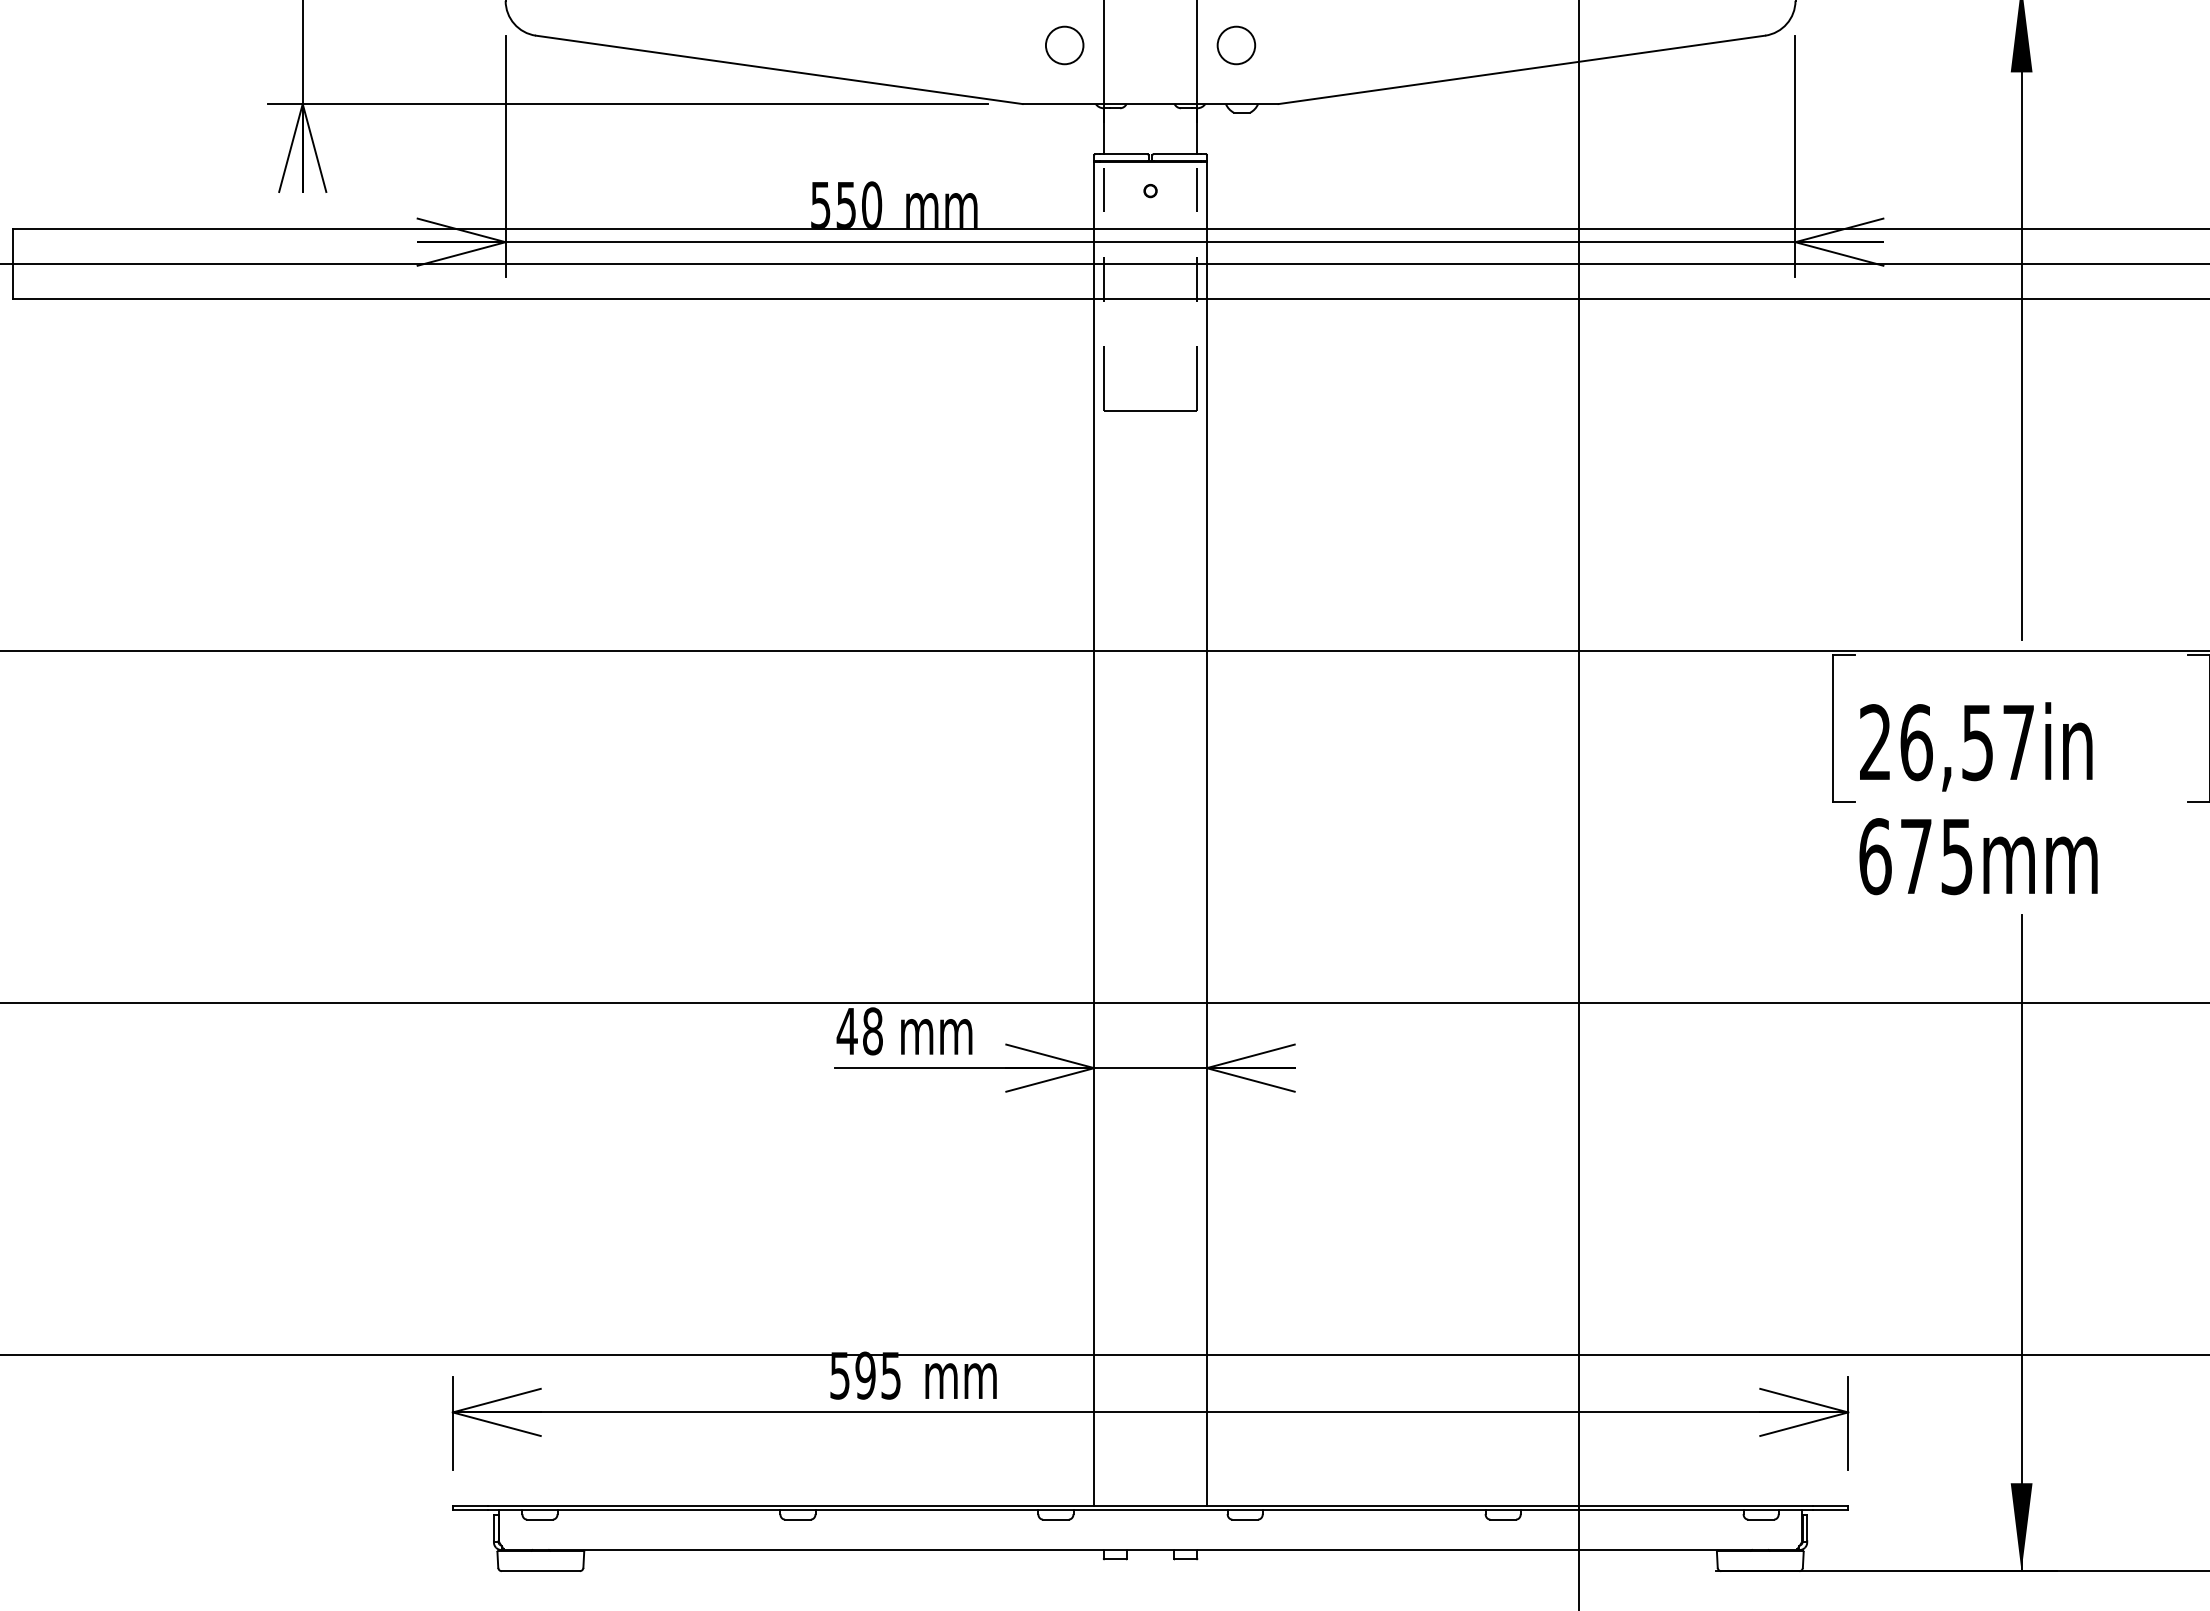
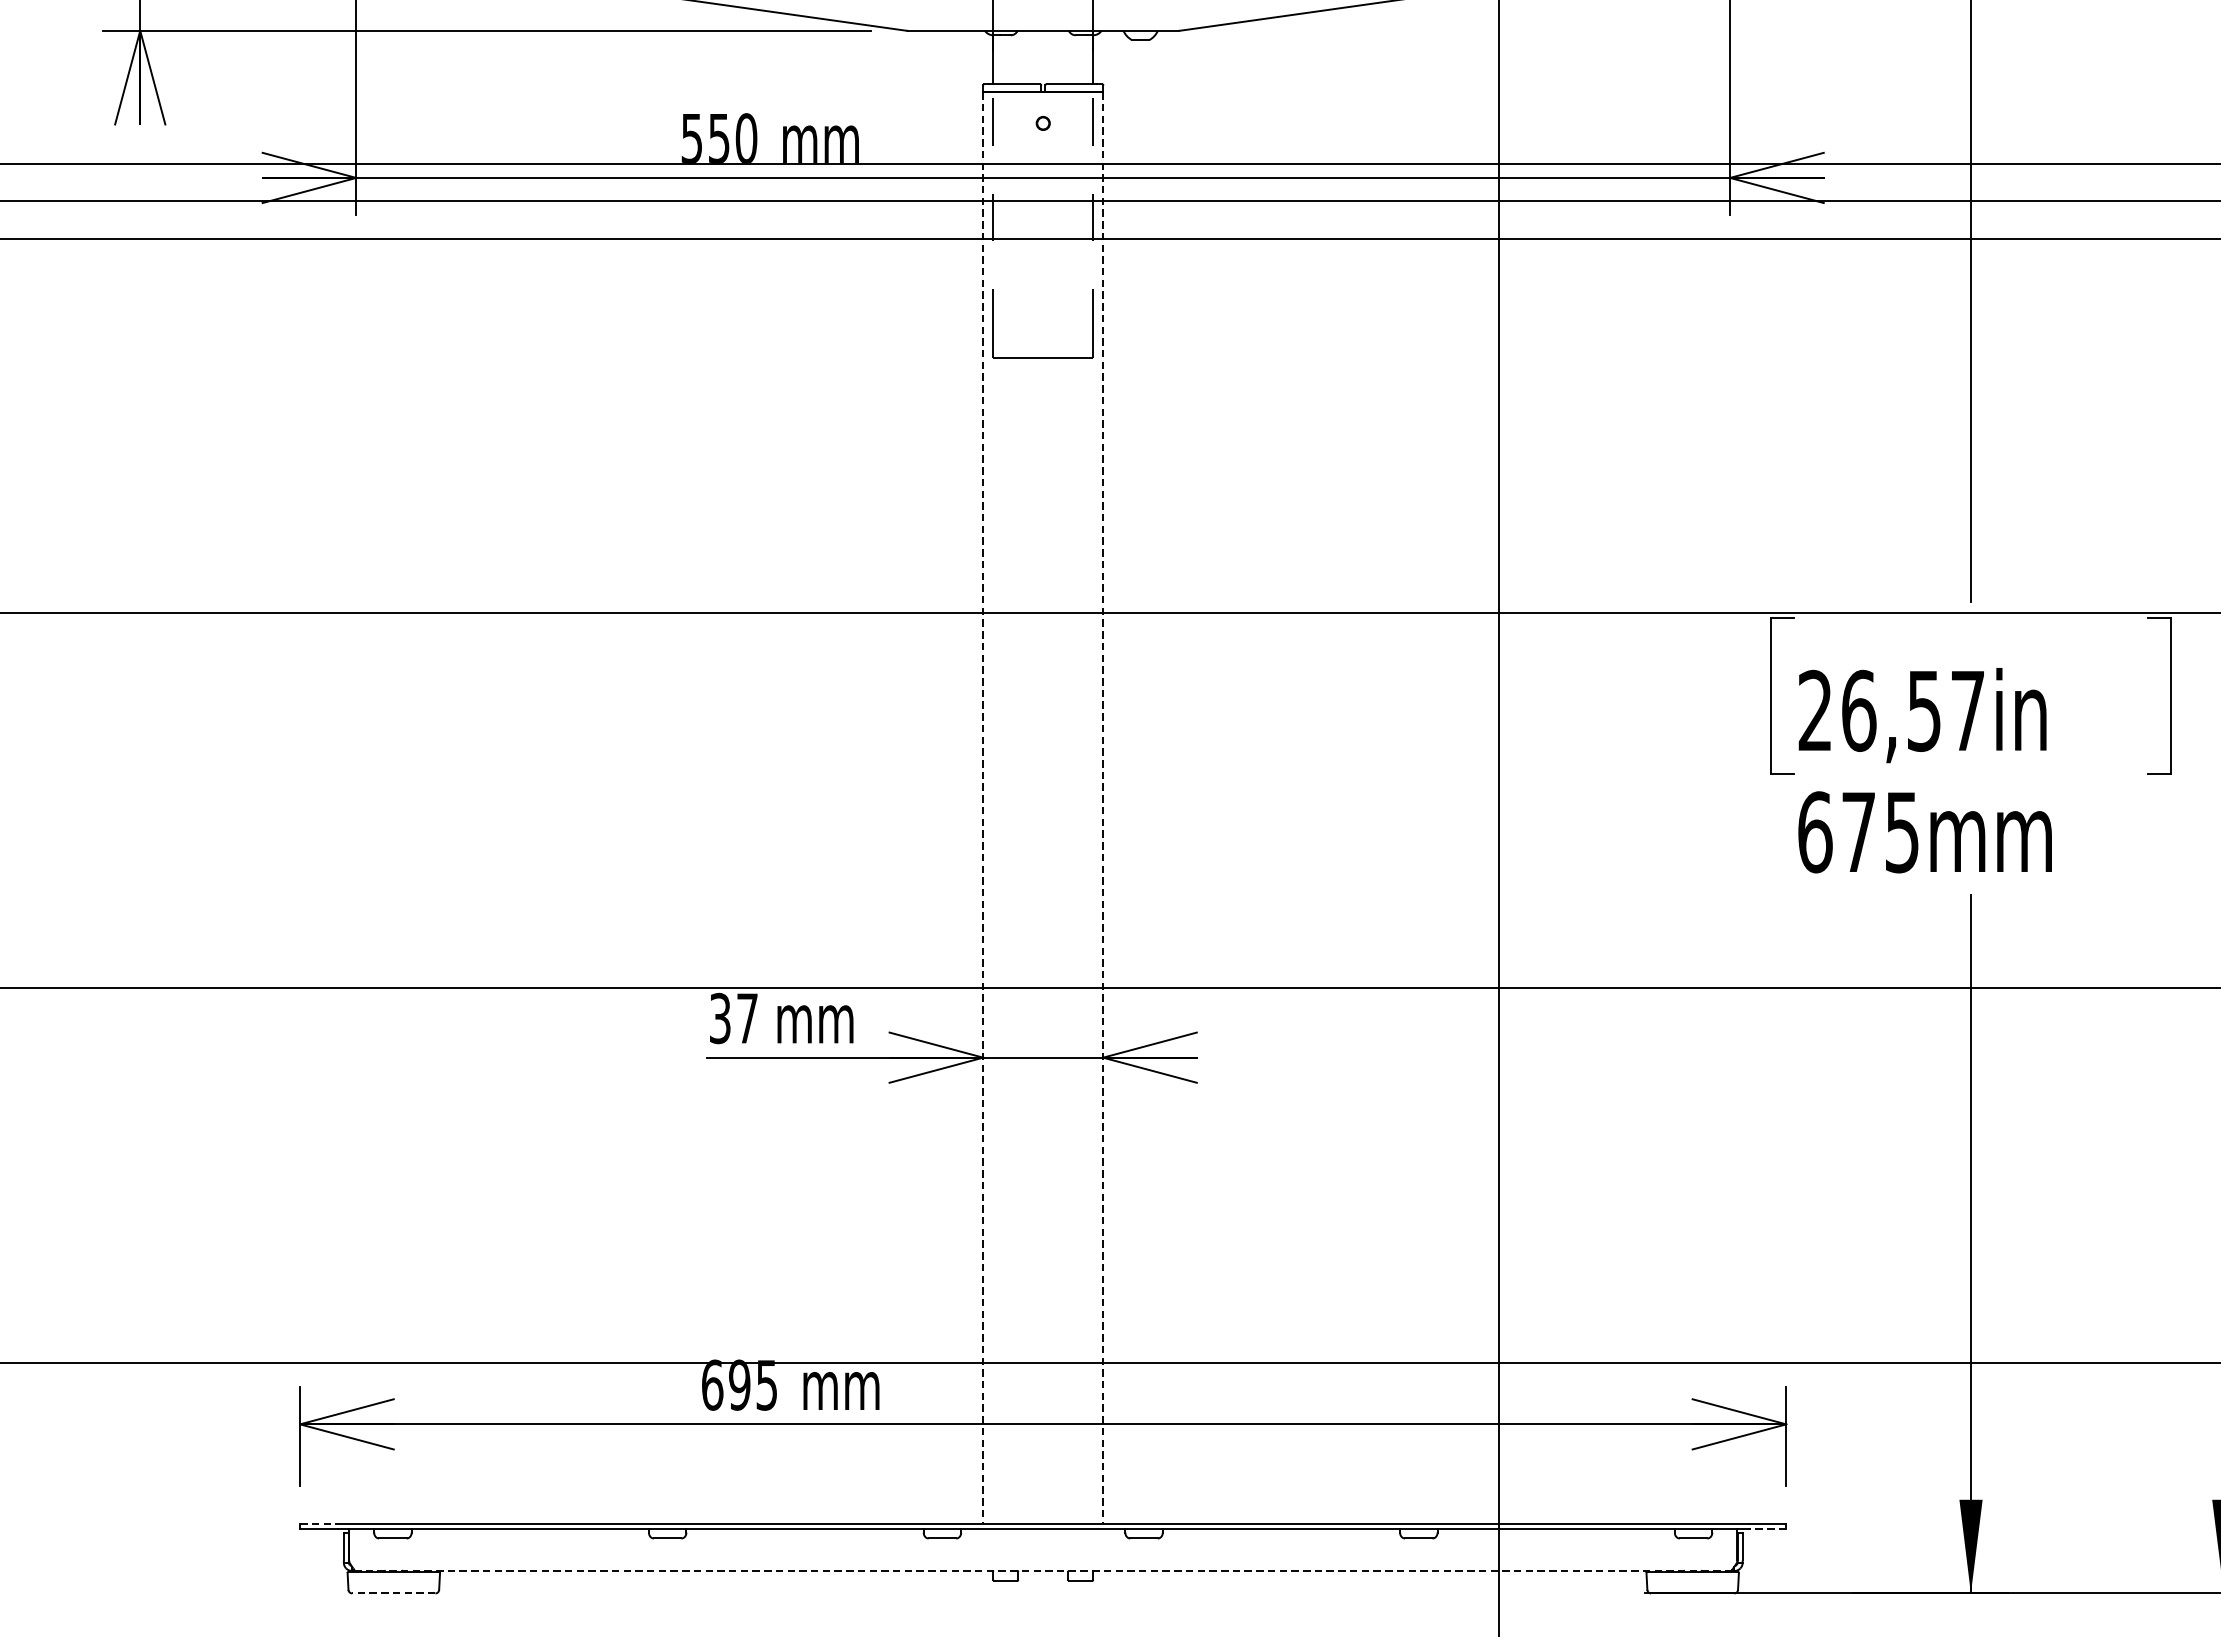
line: (1094, 833) -> (983, 807), solid -> dashed
line: (1206, 833) -> (1102, 807), solid -> dashed
text: (859, 1031) -> (733, 1018), 48 -> 37
text: (840, 1375) -> (713, 1385), 595 -> 695
line: (470, 1505) -> (318, 1523), solid -> dashed
line: (1830, 1510) -> (1767, 1528), solid -> dashed
line: (1150, 1550) -> (1043, 1571), solid -> dashed
line: (540, 1571) -> (393, 1593), solid -> dashed

